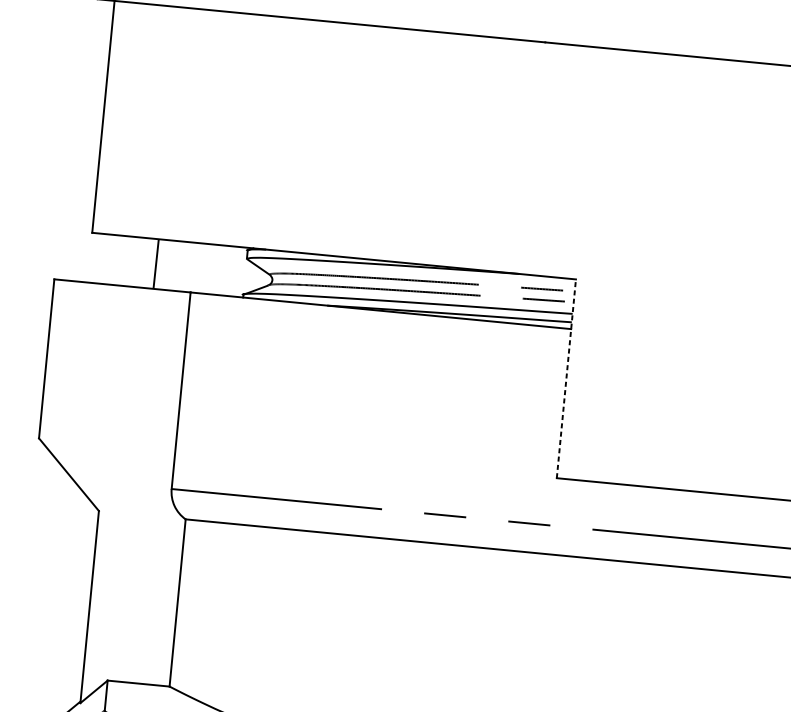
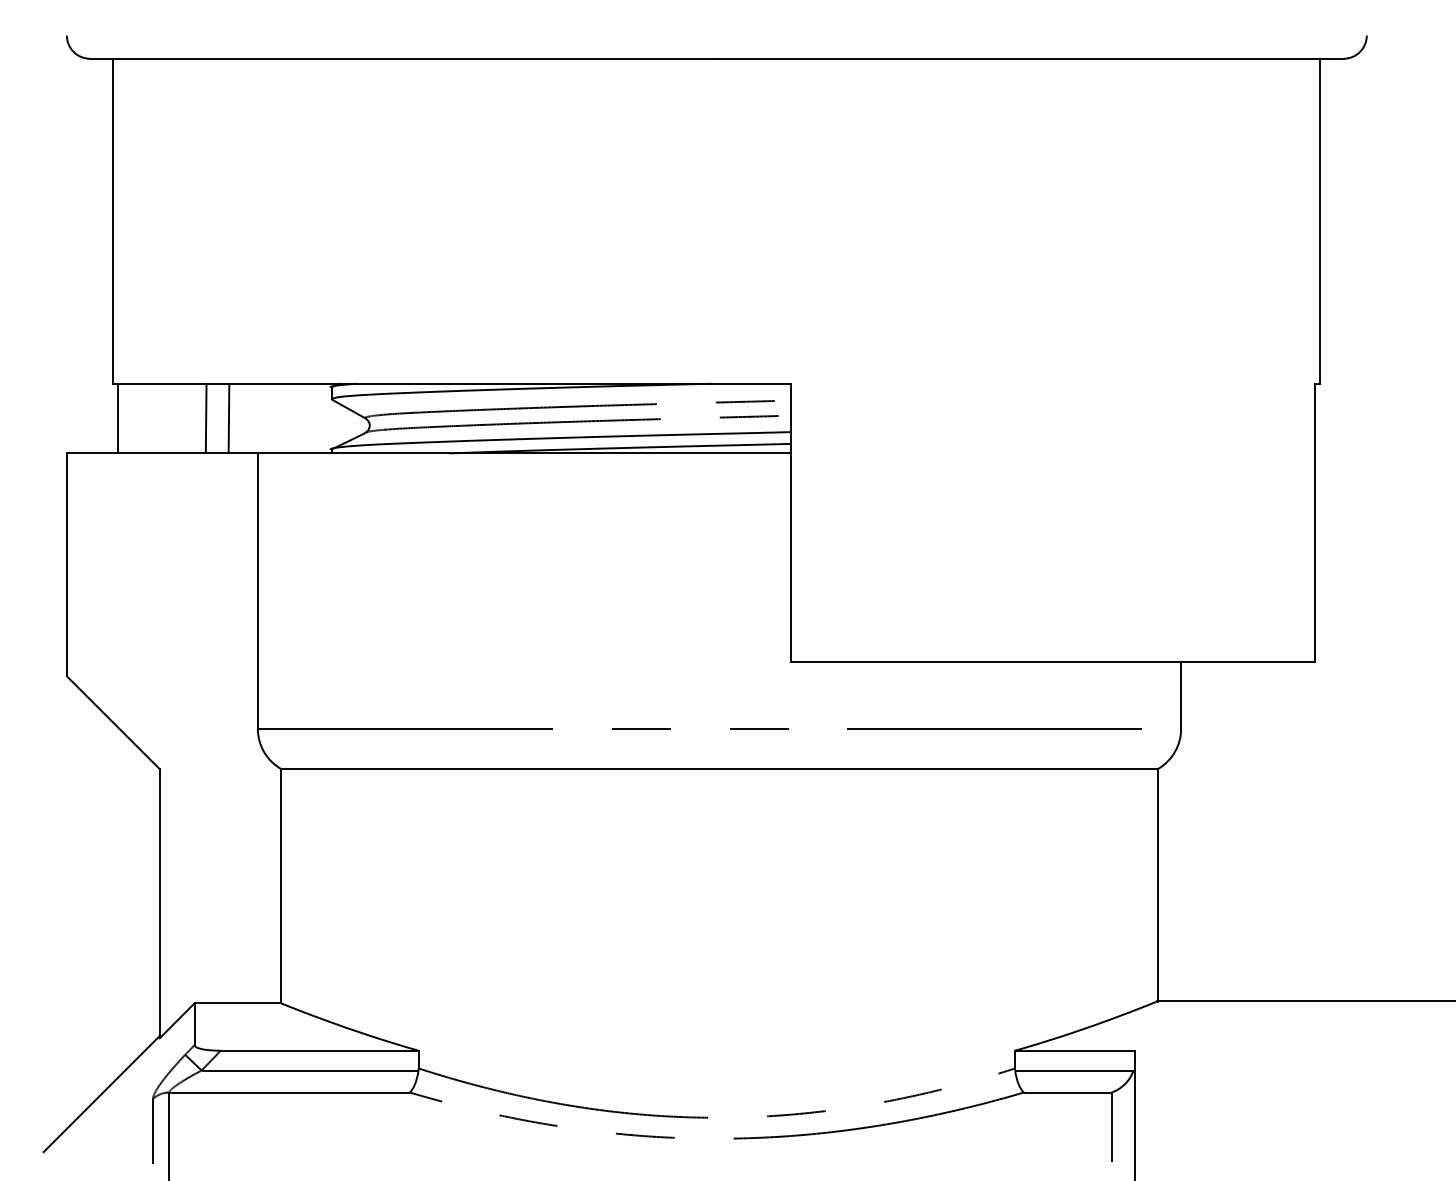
line: (92, 257) -> (117, 418), added
line: (172, 265) -> (228, 418), added
line: (566, 378) -> (791, 522), dashed -> solid

